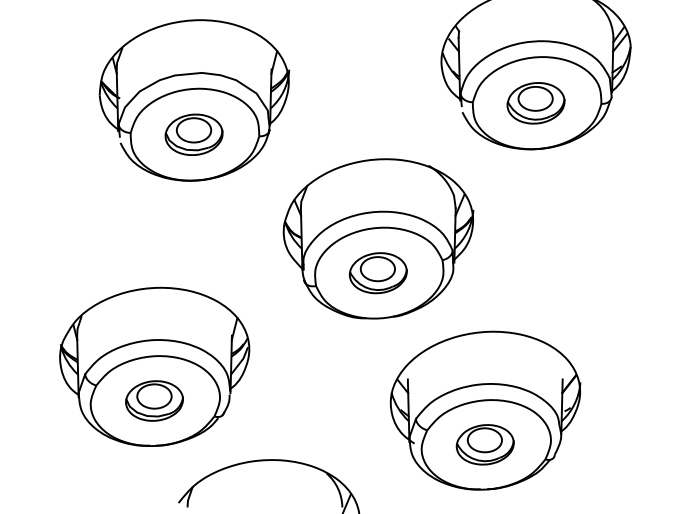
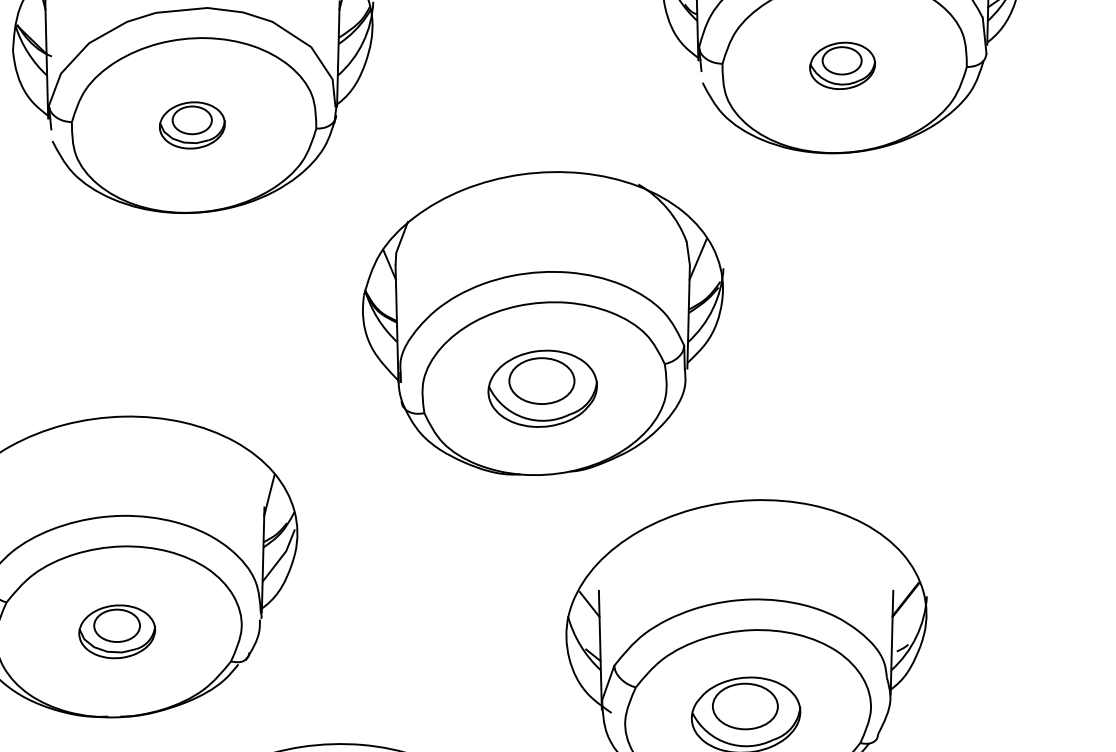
part: (535, 103) -> (841, 66), size x0.6
part: (193, 134) -> (191, 125), size x0.6
part: (154, 400) -> (117, 630), size x0.7

